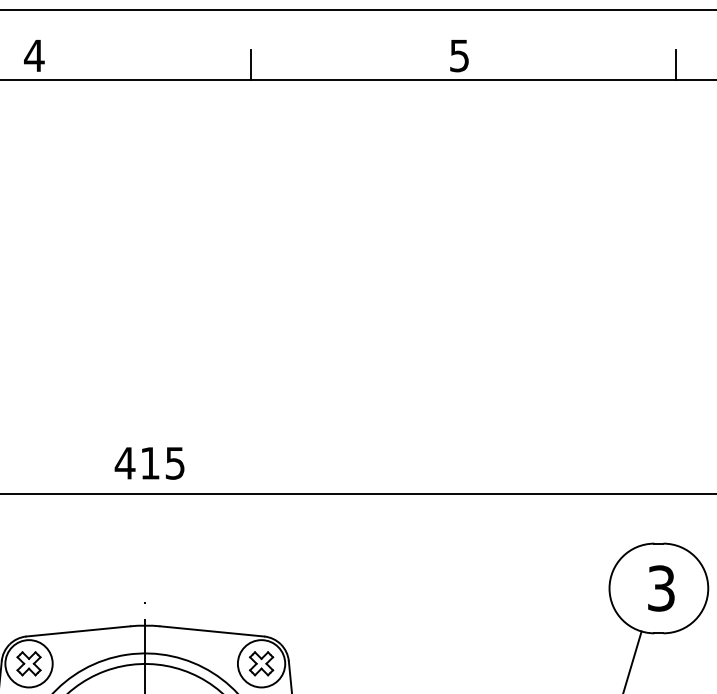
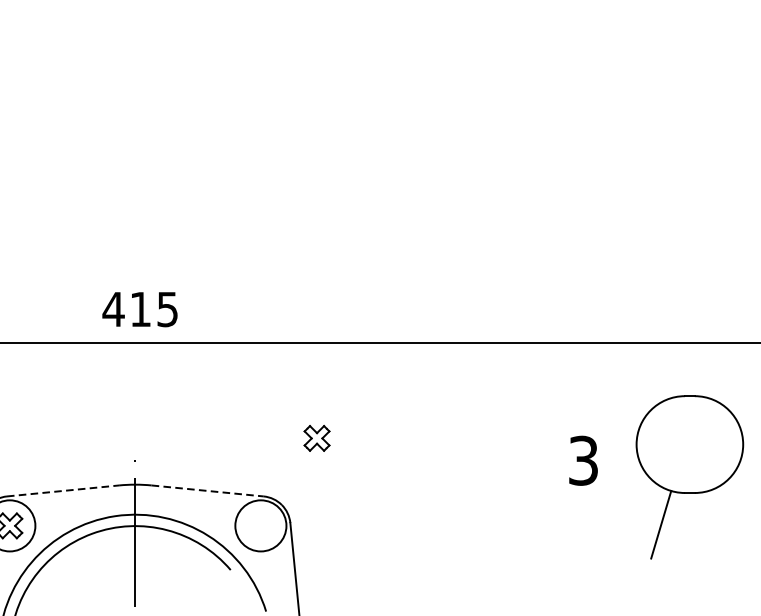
text: (661, 588) -> (583, 460), moved
line: (78, 631) -> (63, 491), solid -> dashed
line: (212, 631) -> (207, 491), solid -> dashed
part: (261, 663) -> (316, 438), moved

